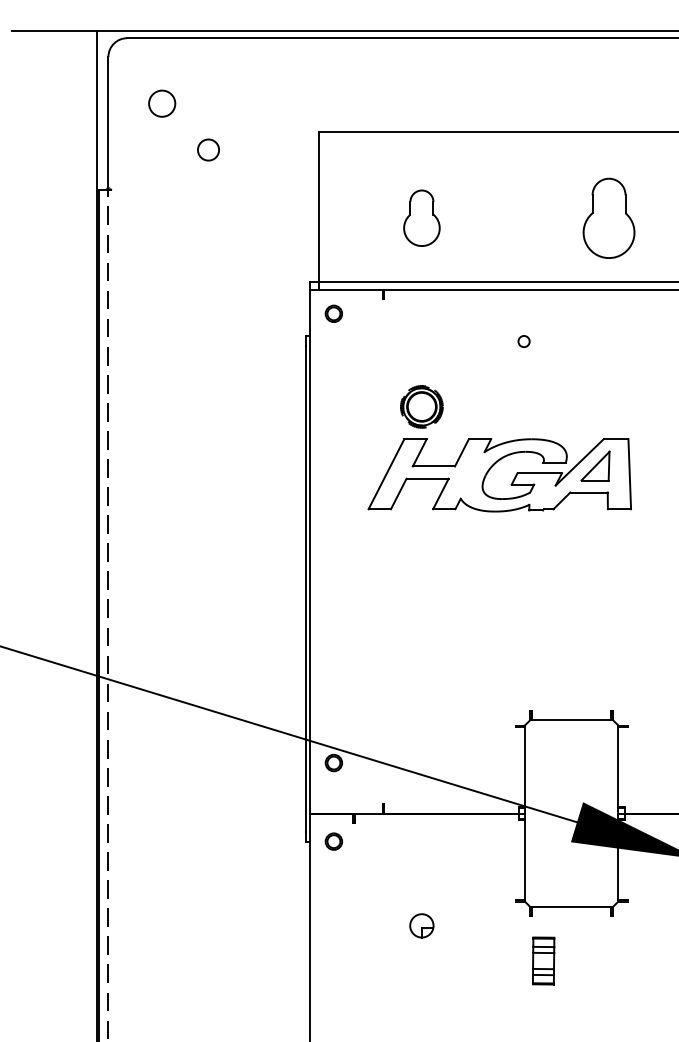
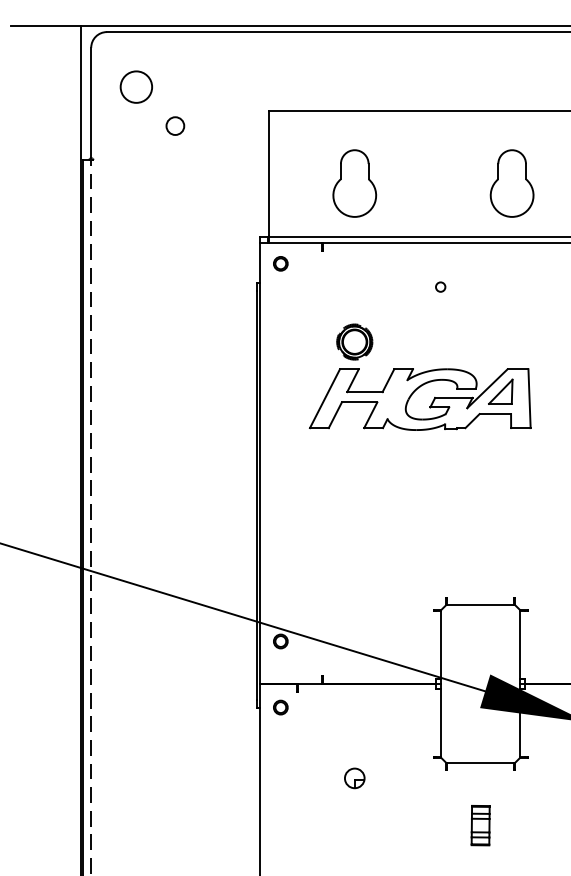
circle: (161, 103) -> (135, 86), size x1.43
part: (421, 217) -> (354, 182), size x1.43
part: (543, 960) -> (480, 825), moved

